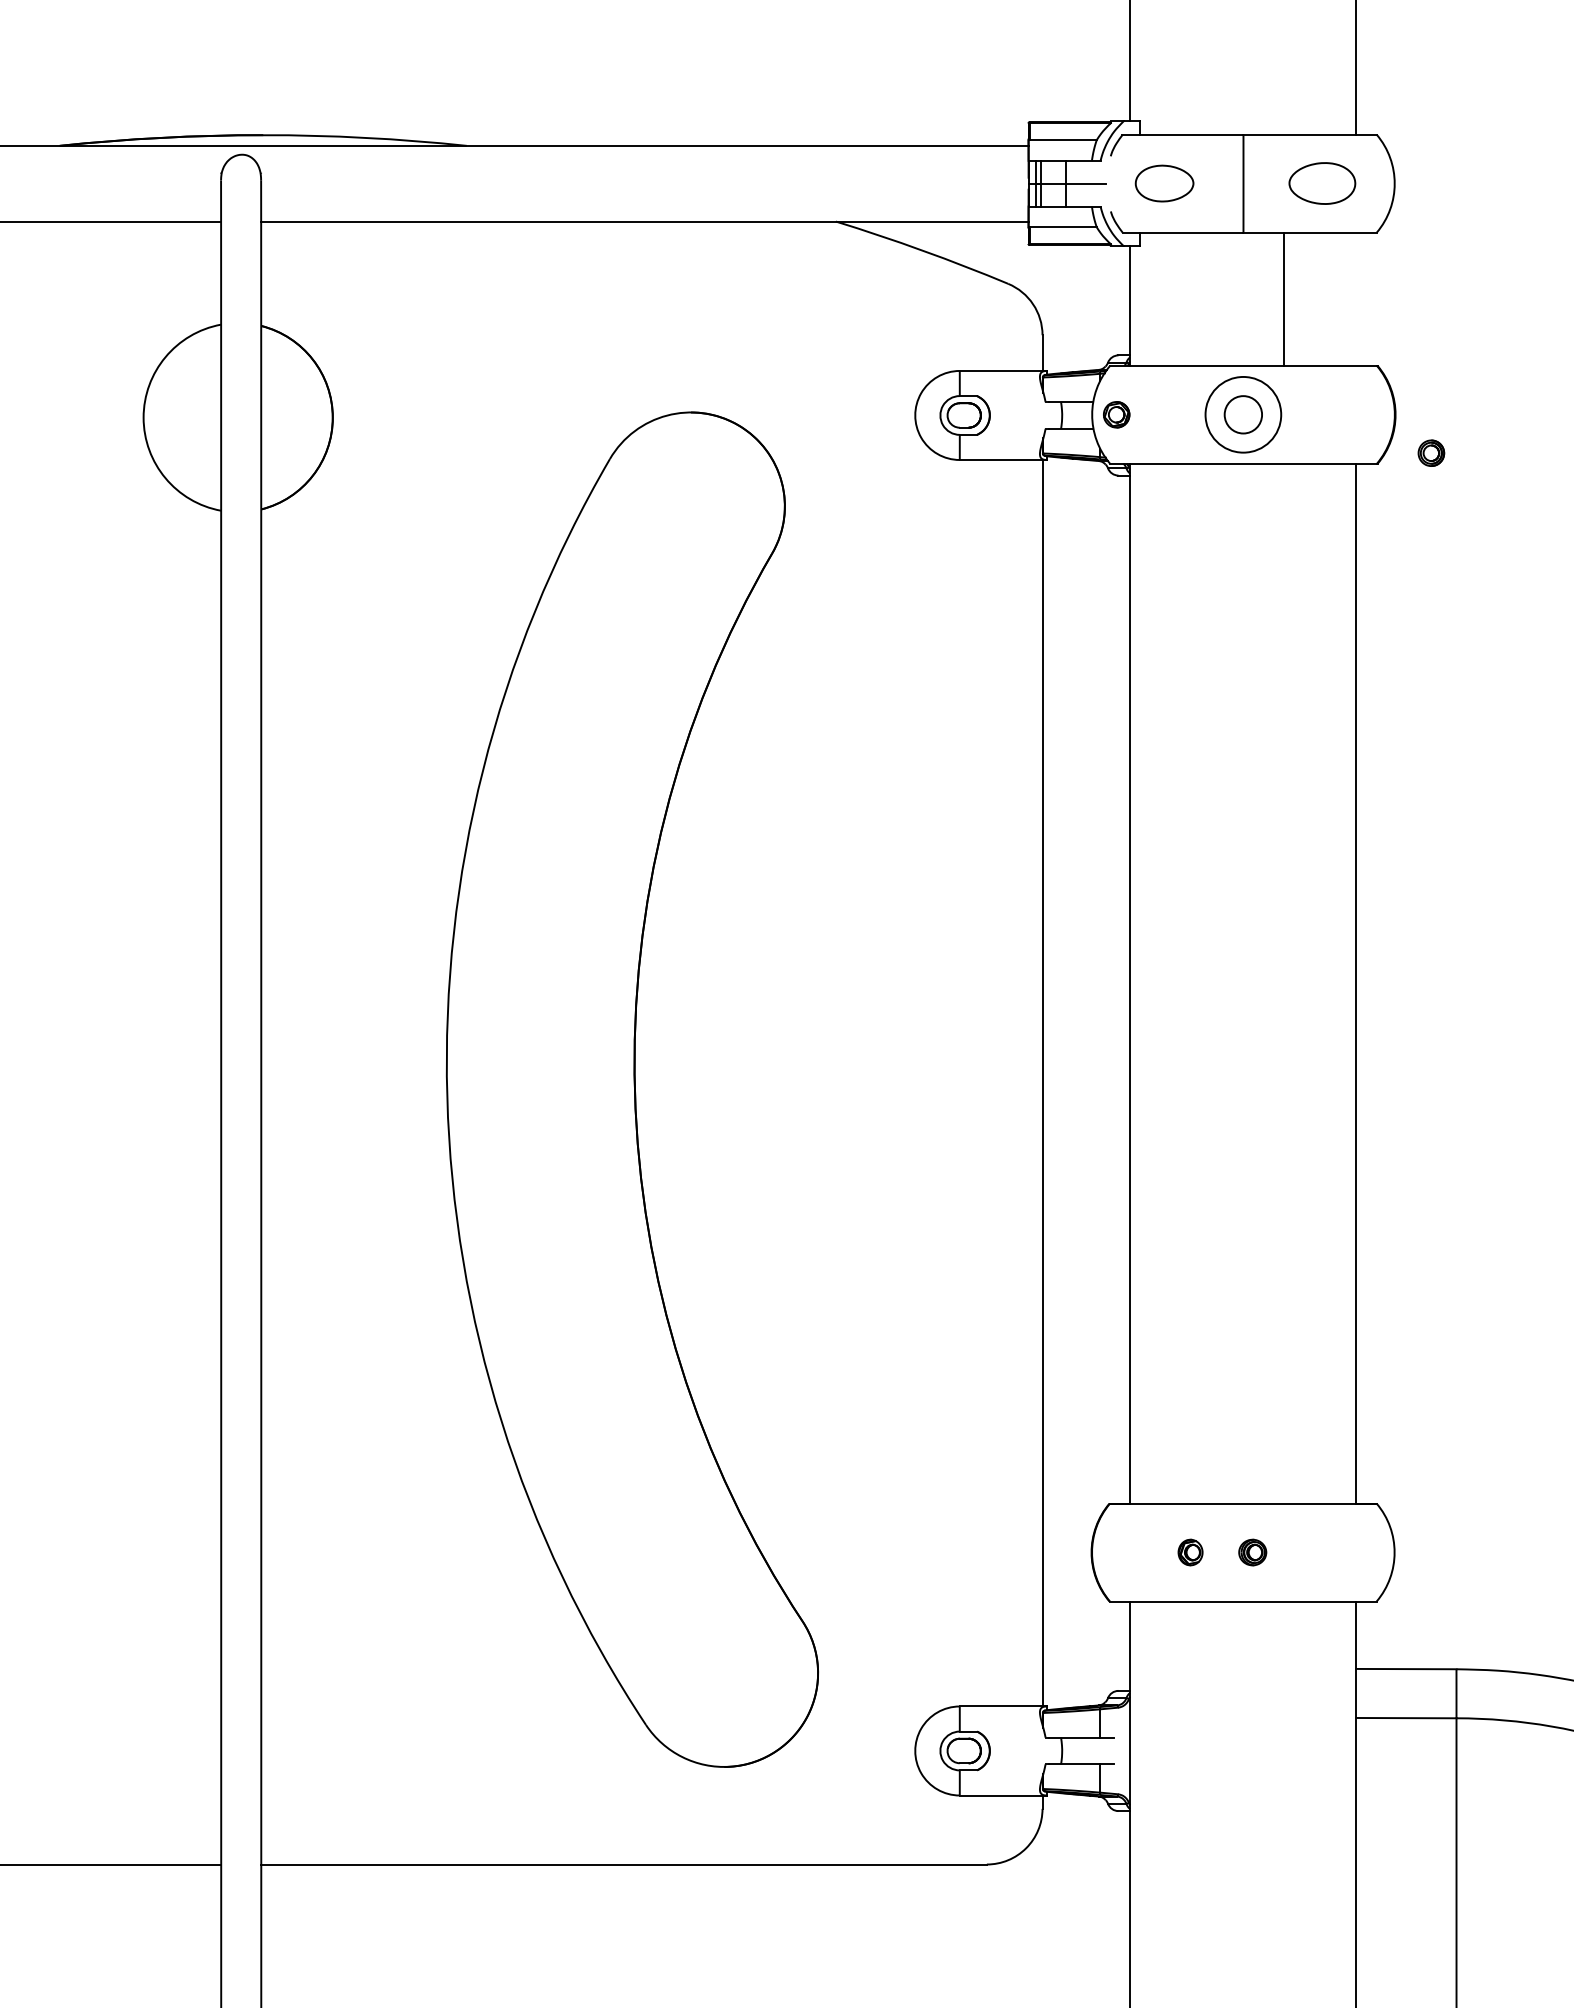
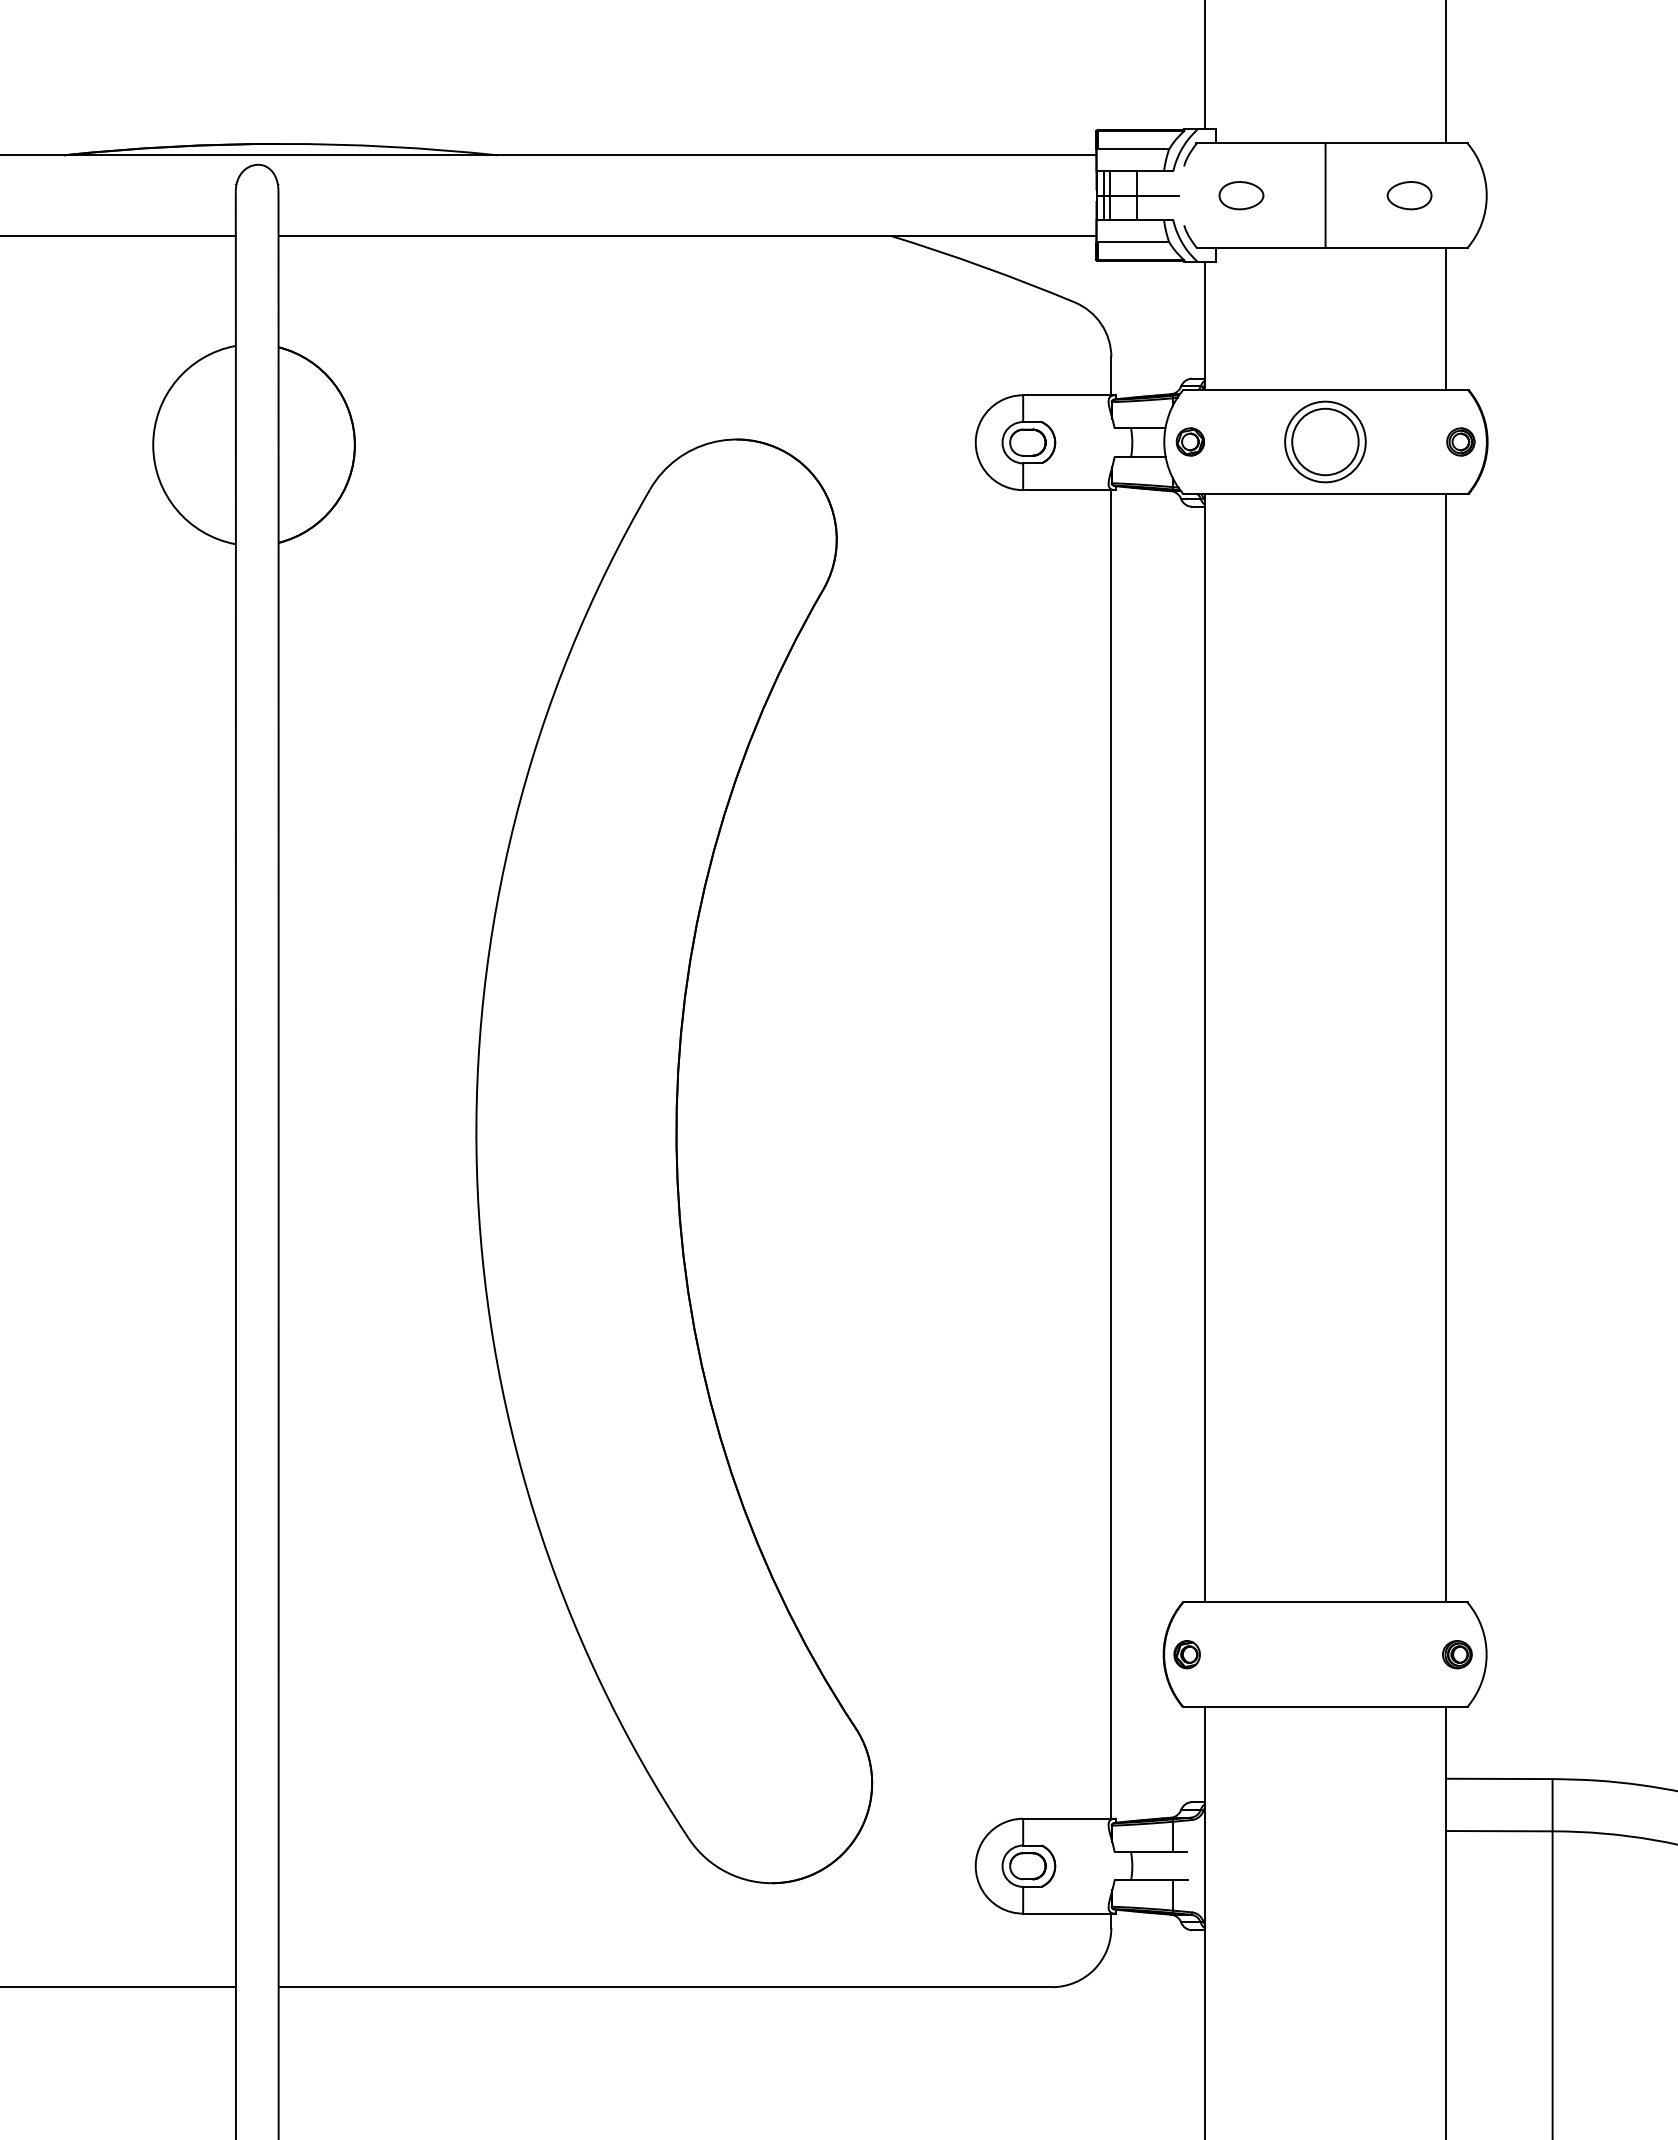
part: (1164, 183) -> (1241, 195), size x0.71
part: (1322, 183) -> (1409, 195), size x0.62
line: (1283, 298) -> (1445, 318), moved
circle: (1243, 414) -> (1325, 441), size x1.67
part: (1431, 452) -> (1460, 441), moved
part: (1189, 1552) -> (1186, 1654), moved
part: (1252, 1552) -> (1457, 1654), moved

